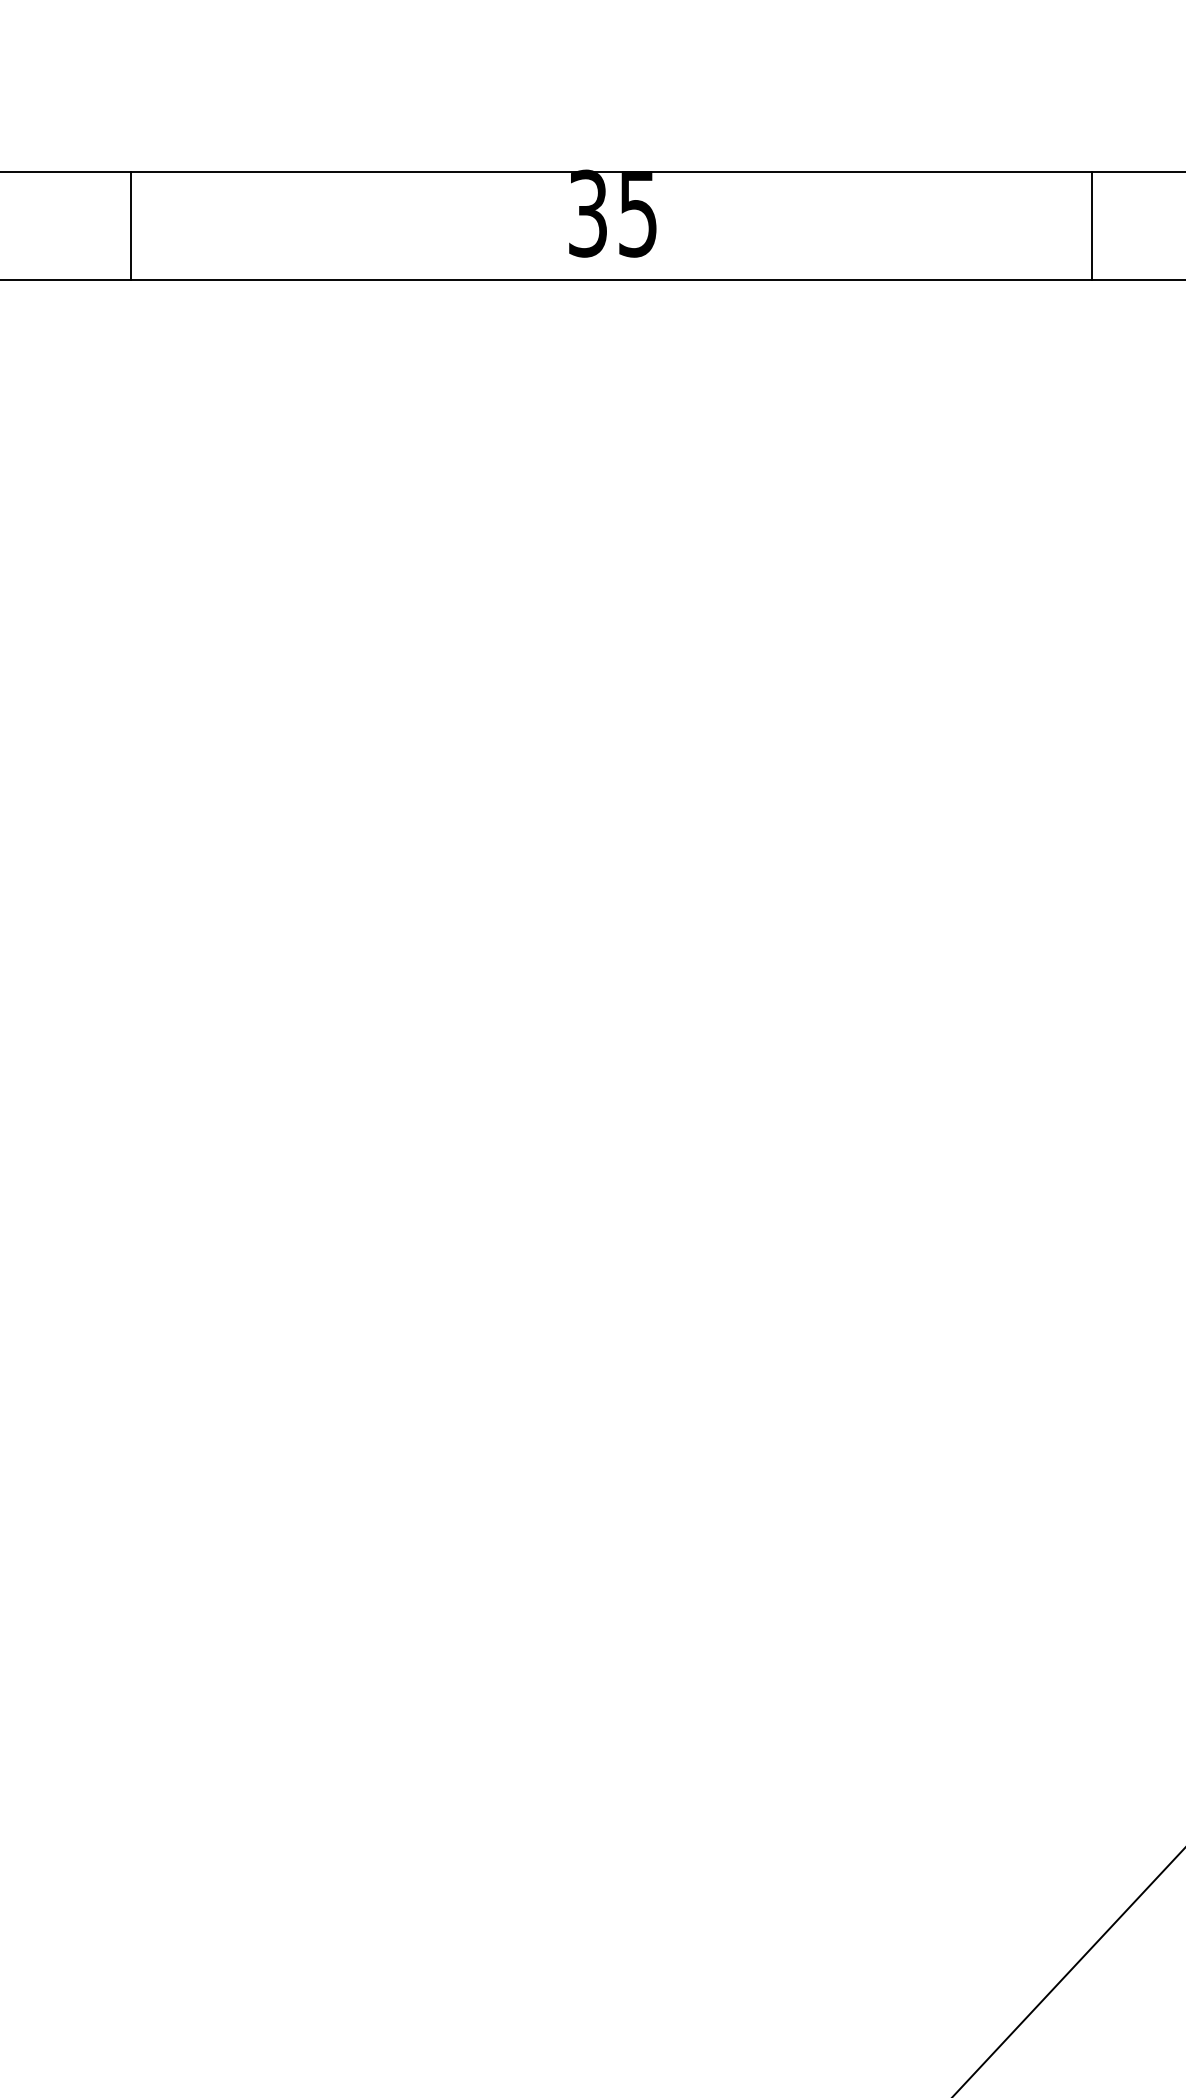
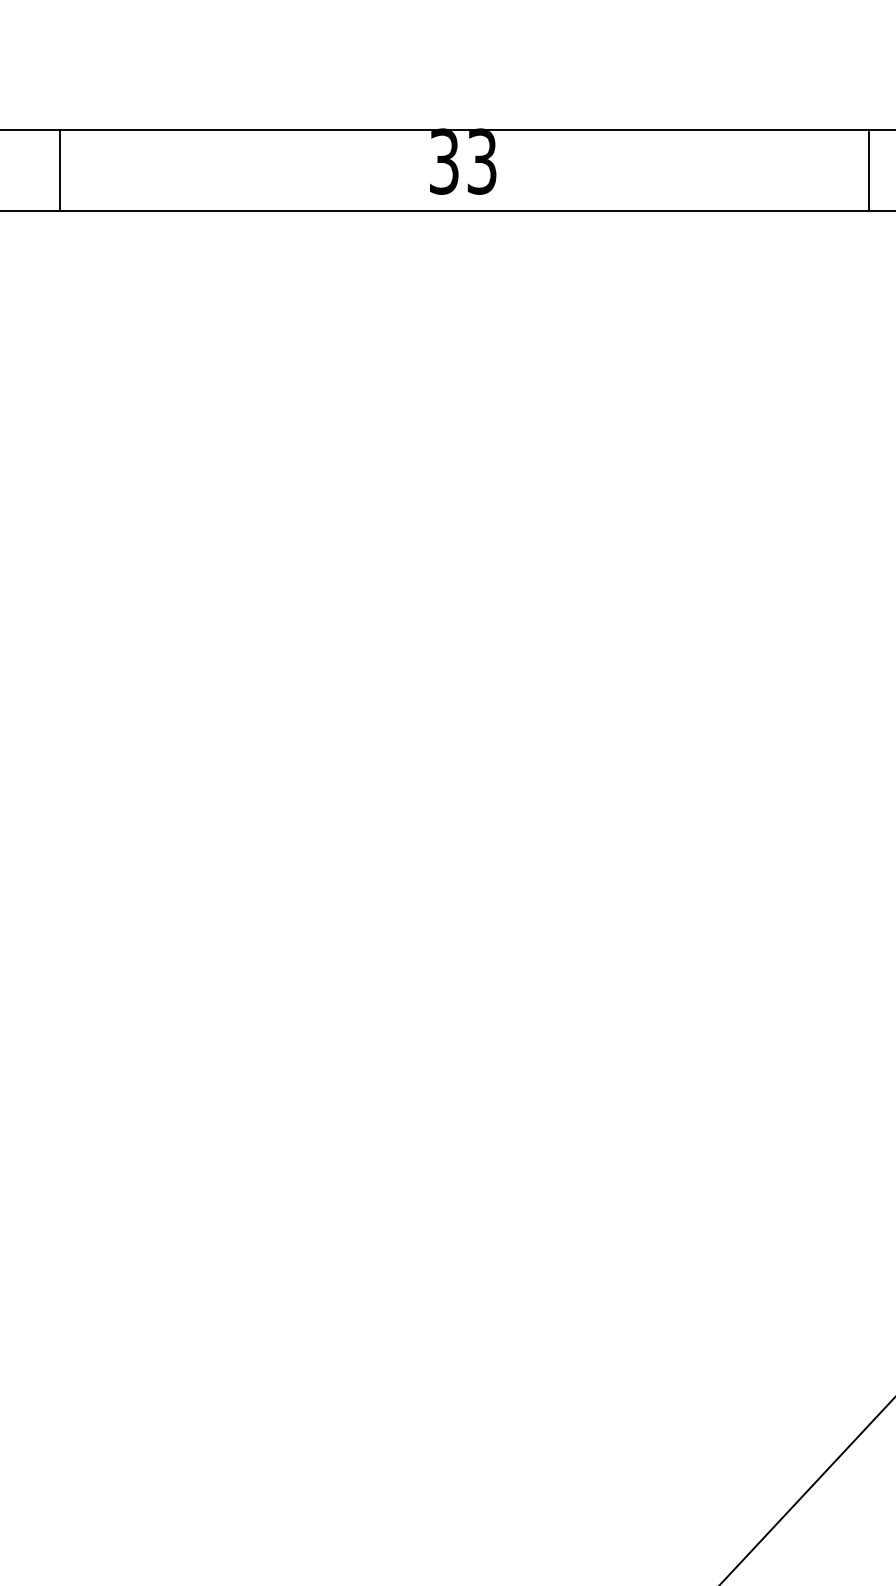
text: (637, 213) -> (481, 161), 35 -> 33
line: (131, 225) -> (59, 170), moved
line: (1091, 225) -> (869, 170), moved

